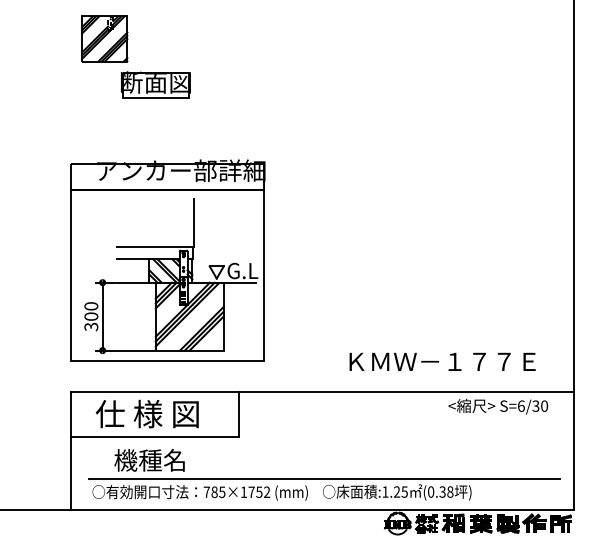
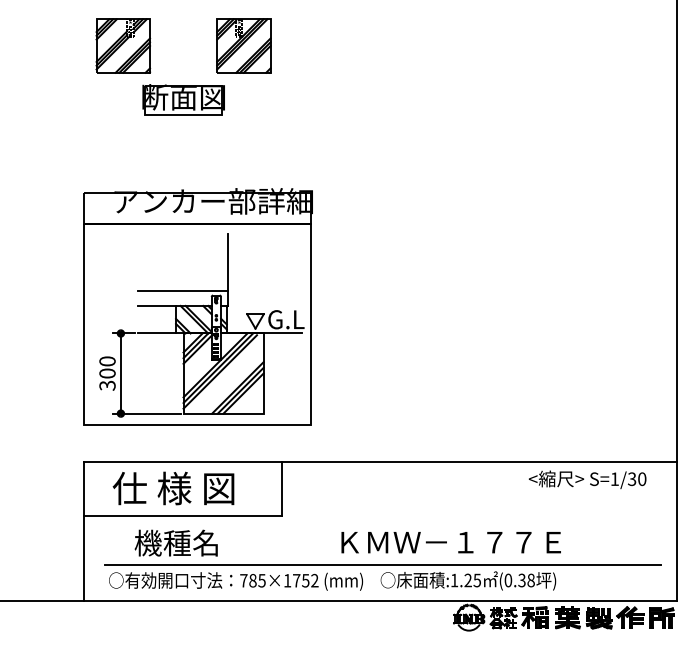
part: (206, 38) -> (243, 45), added
text: (442, 361) -> (451, 542), moved
text: (521, 405) -> (615, 478), S=6/30 -> S=1/30

